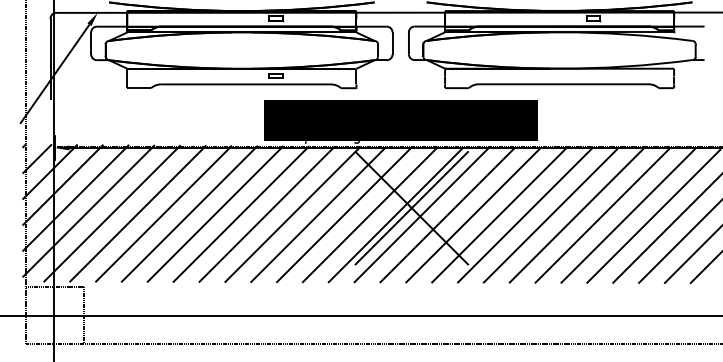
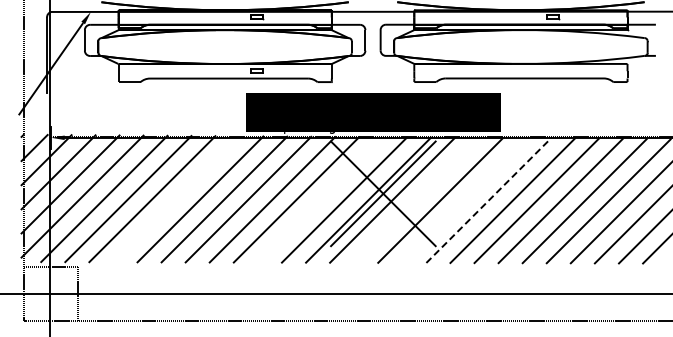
line: (189, 214) -> (176, 199), removed
line: (344, 214) -> (320, 199), removed
line: (447, 215) -> (416, 200), removed
line: (498, 215) -> (464, 200), removed
line: (524, 215) -> (488, 200), solid -> dashed

